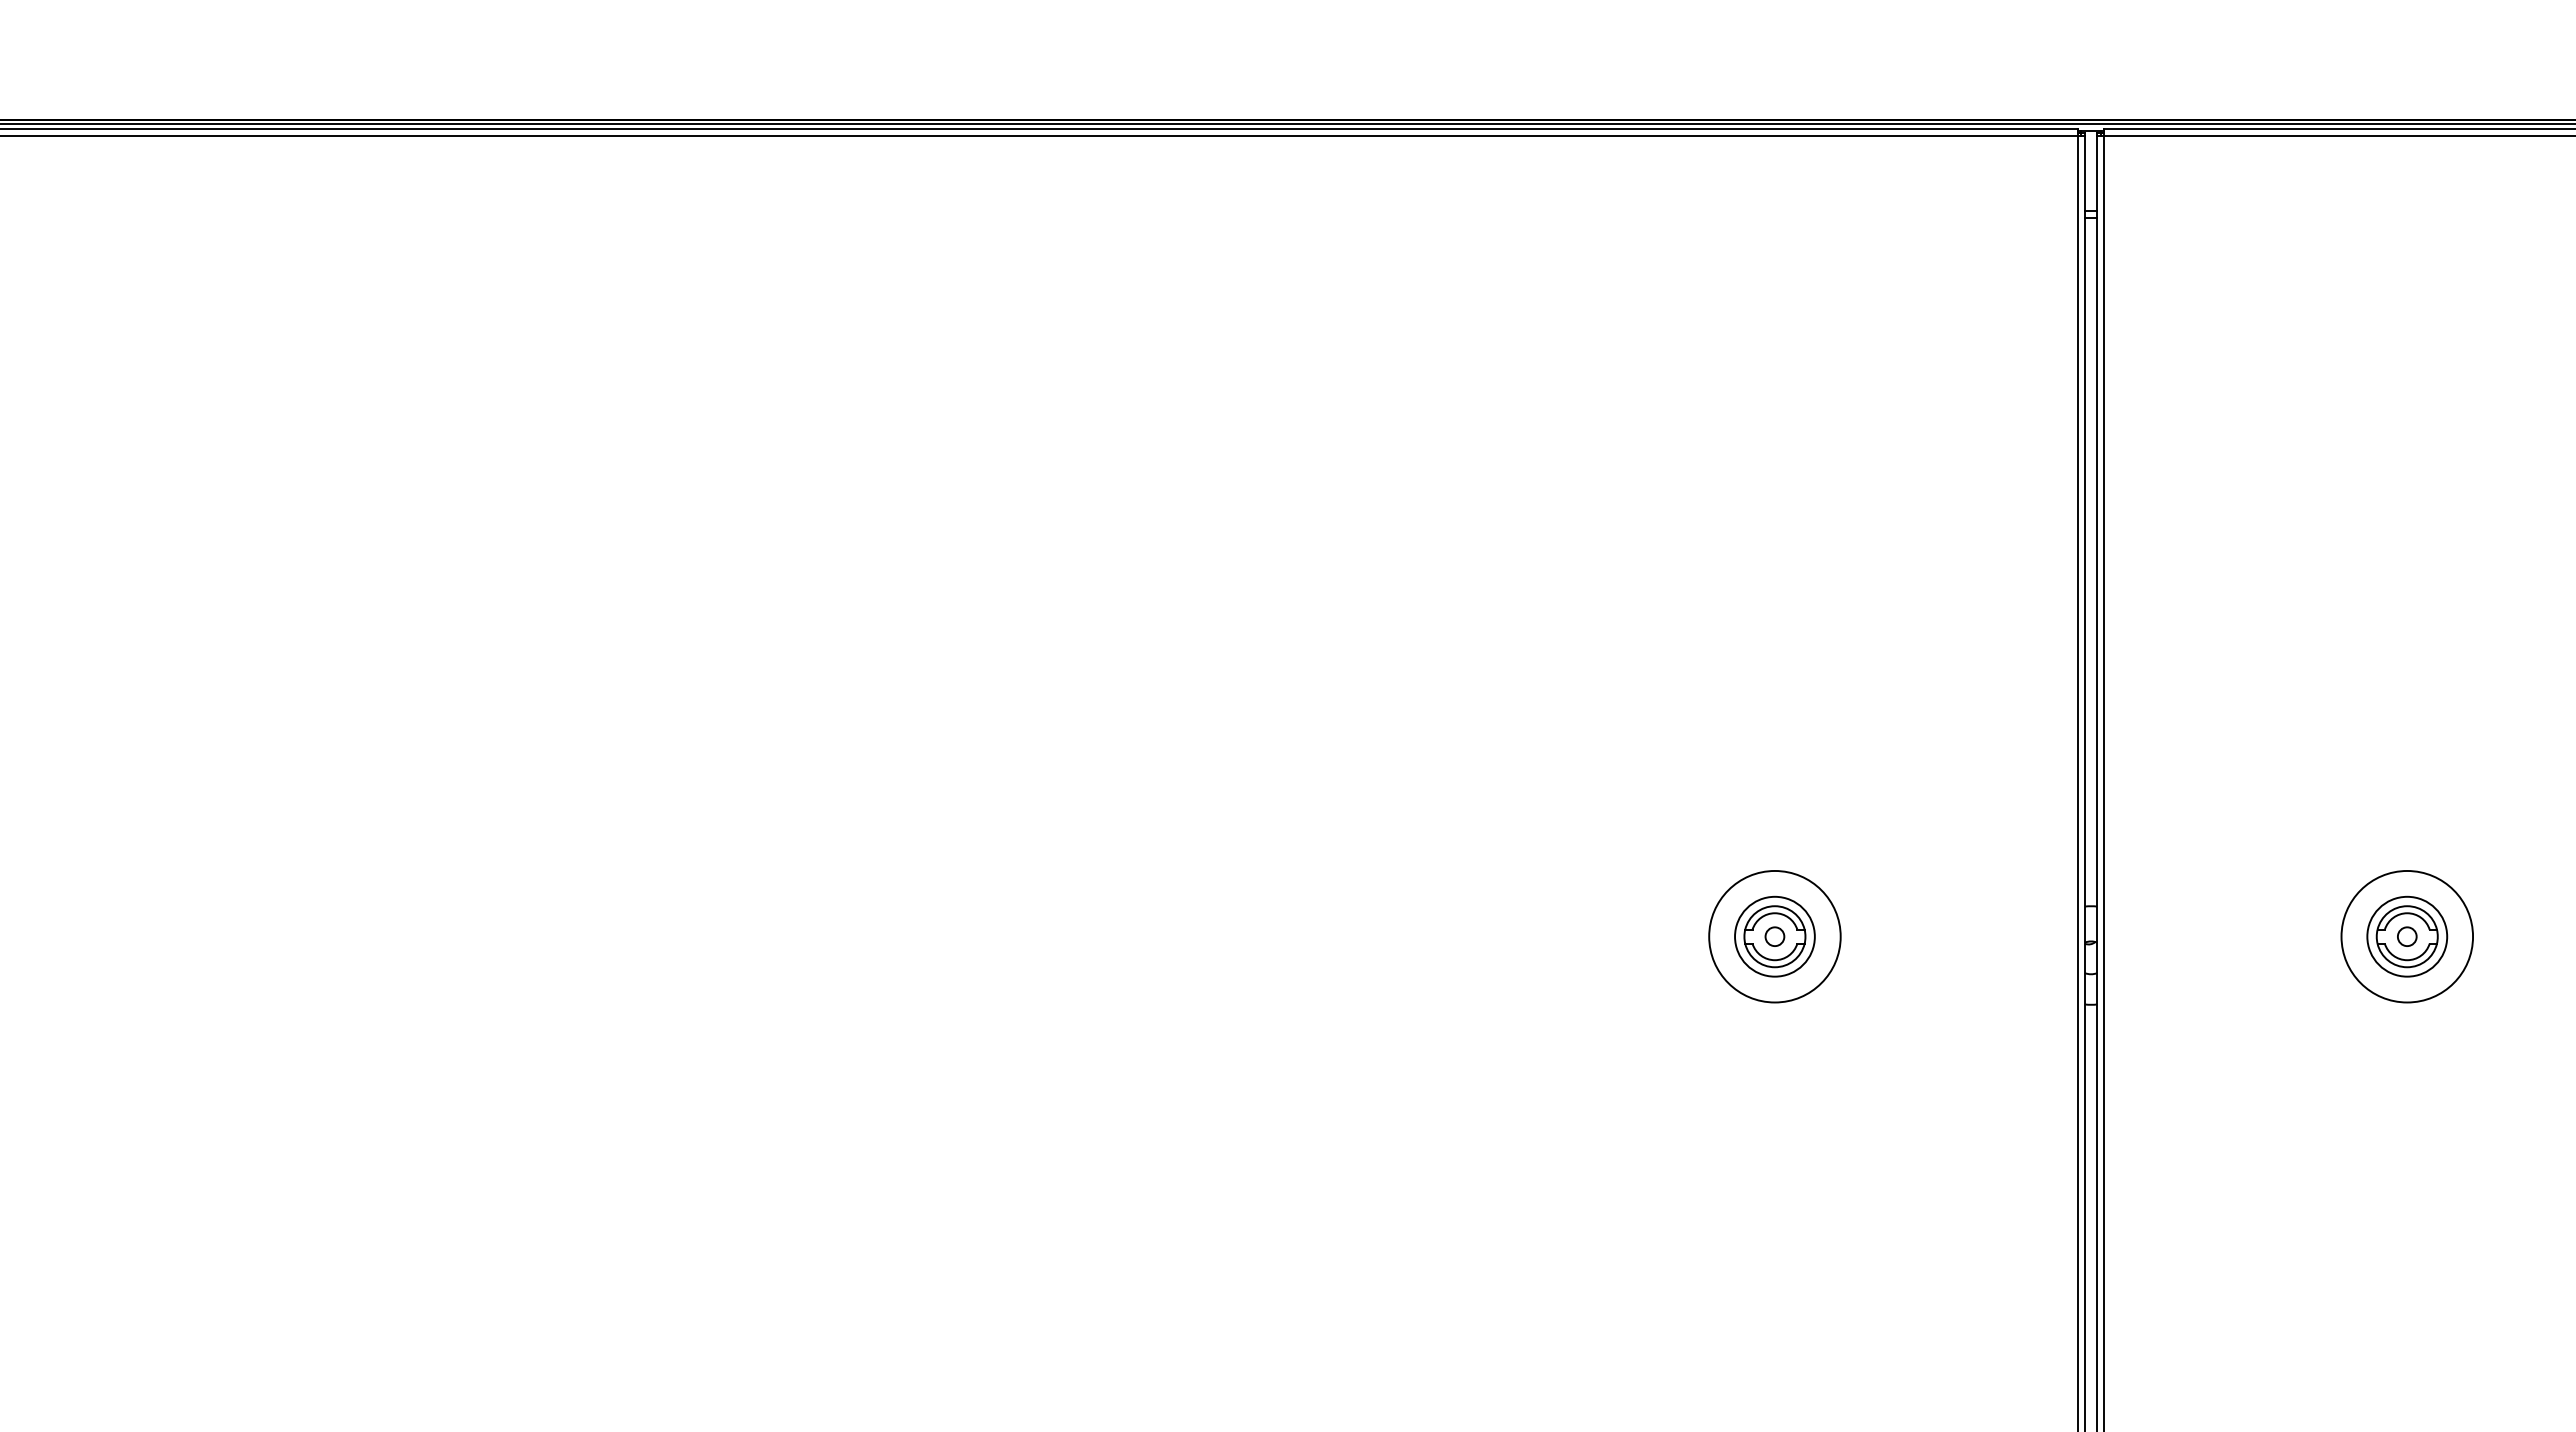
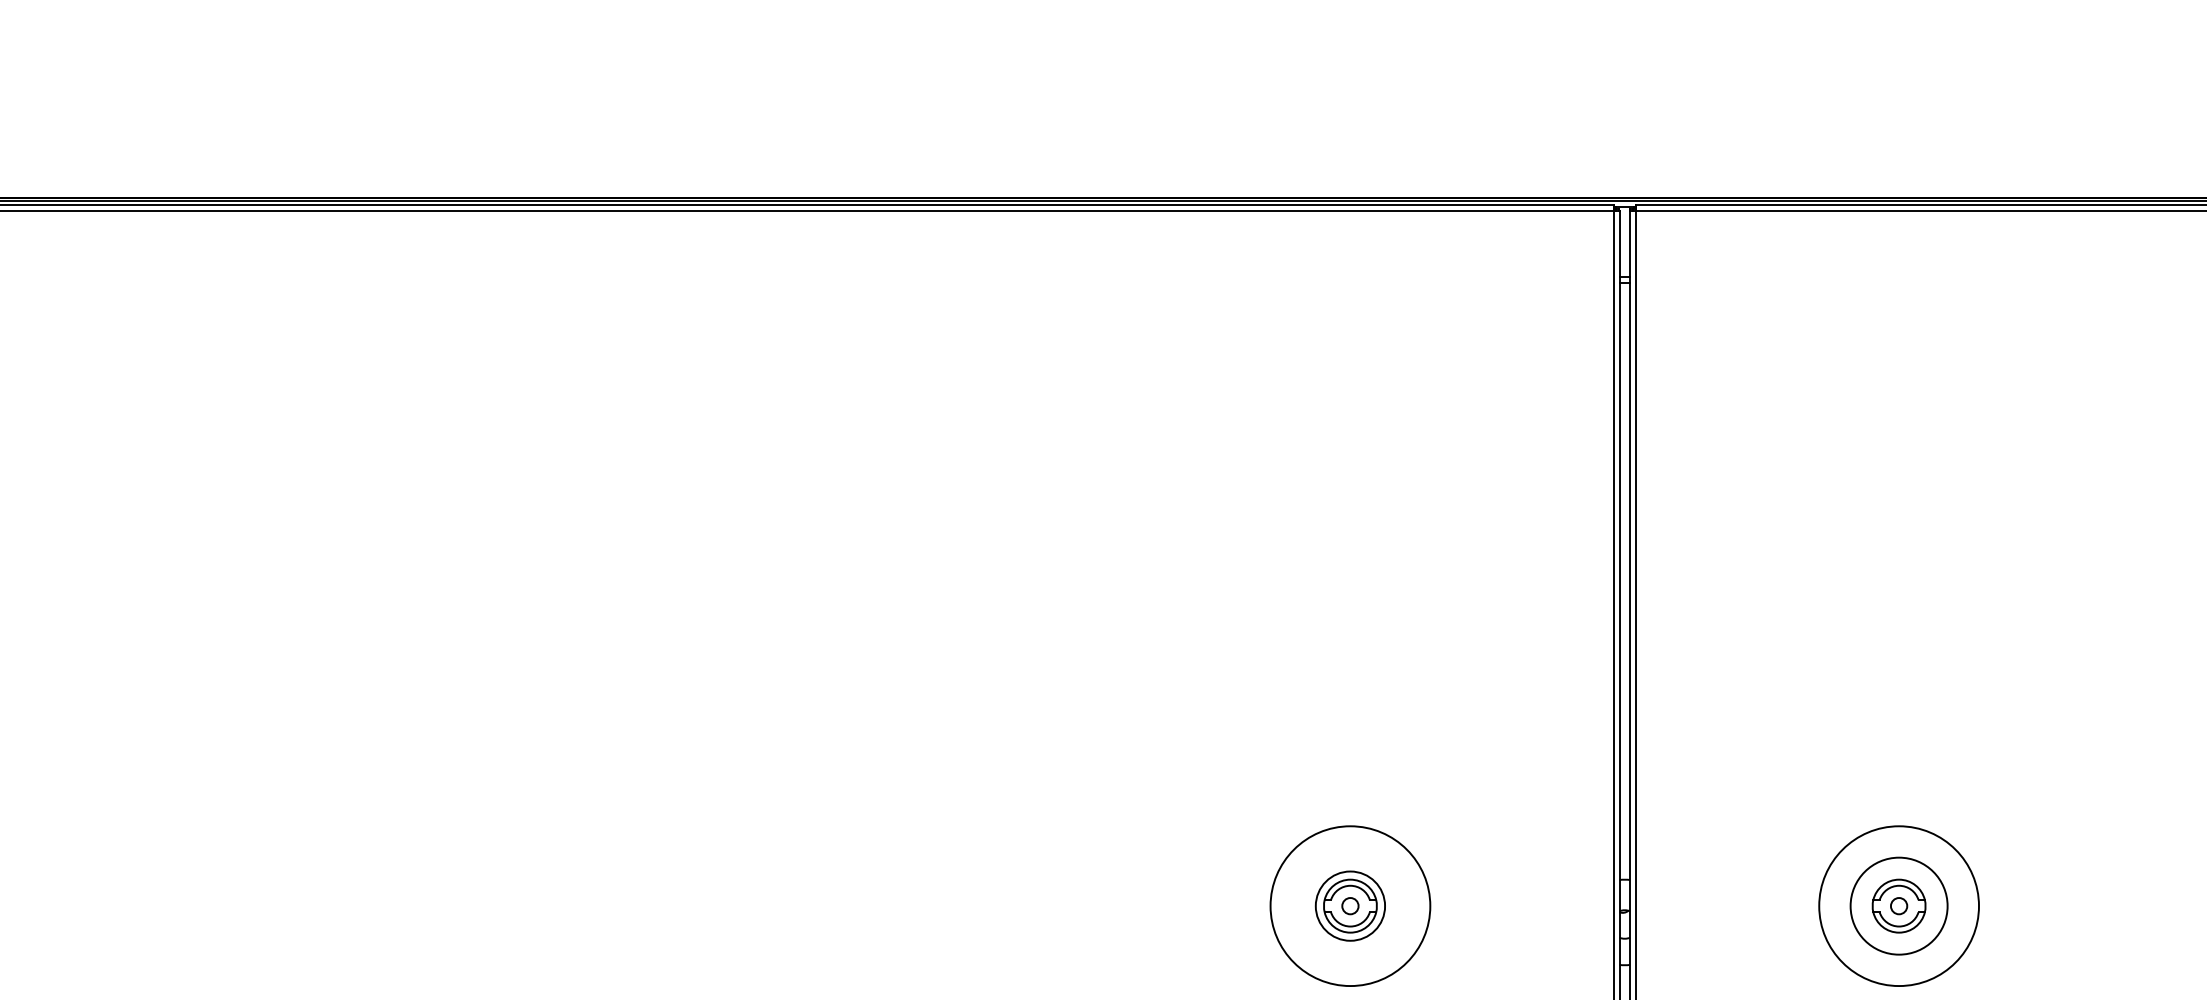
circle: (1774, 936) -> (1350, 905), size x1.4
circle: (2407, 936) -> (1899, 905), size x1.4
circle: (2407, 936) -> (1899, 905), size x1.4

